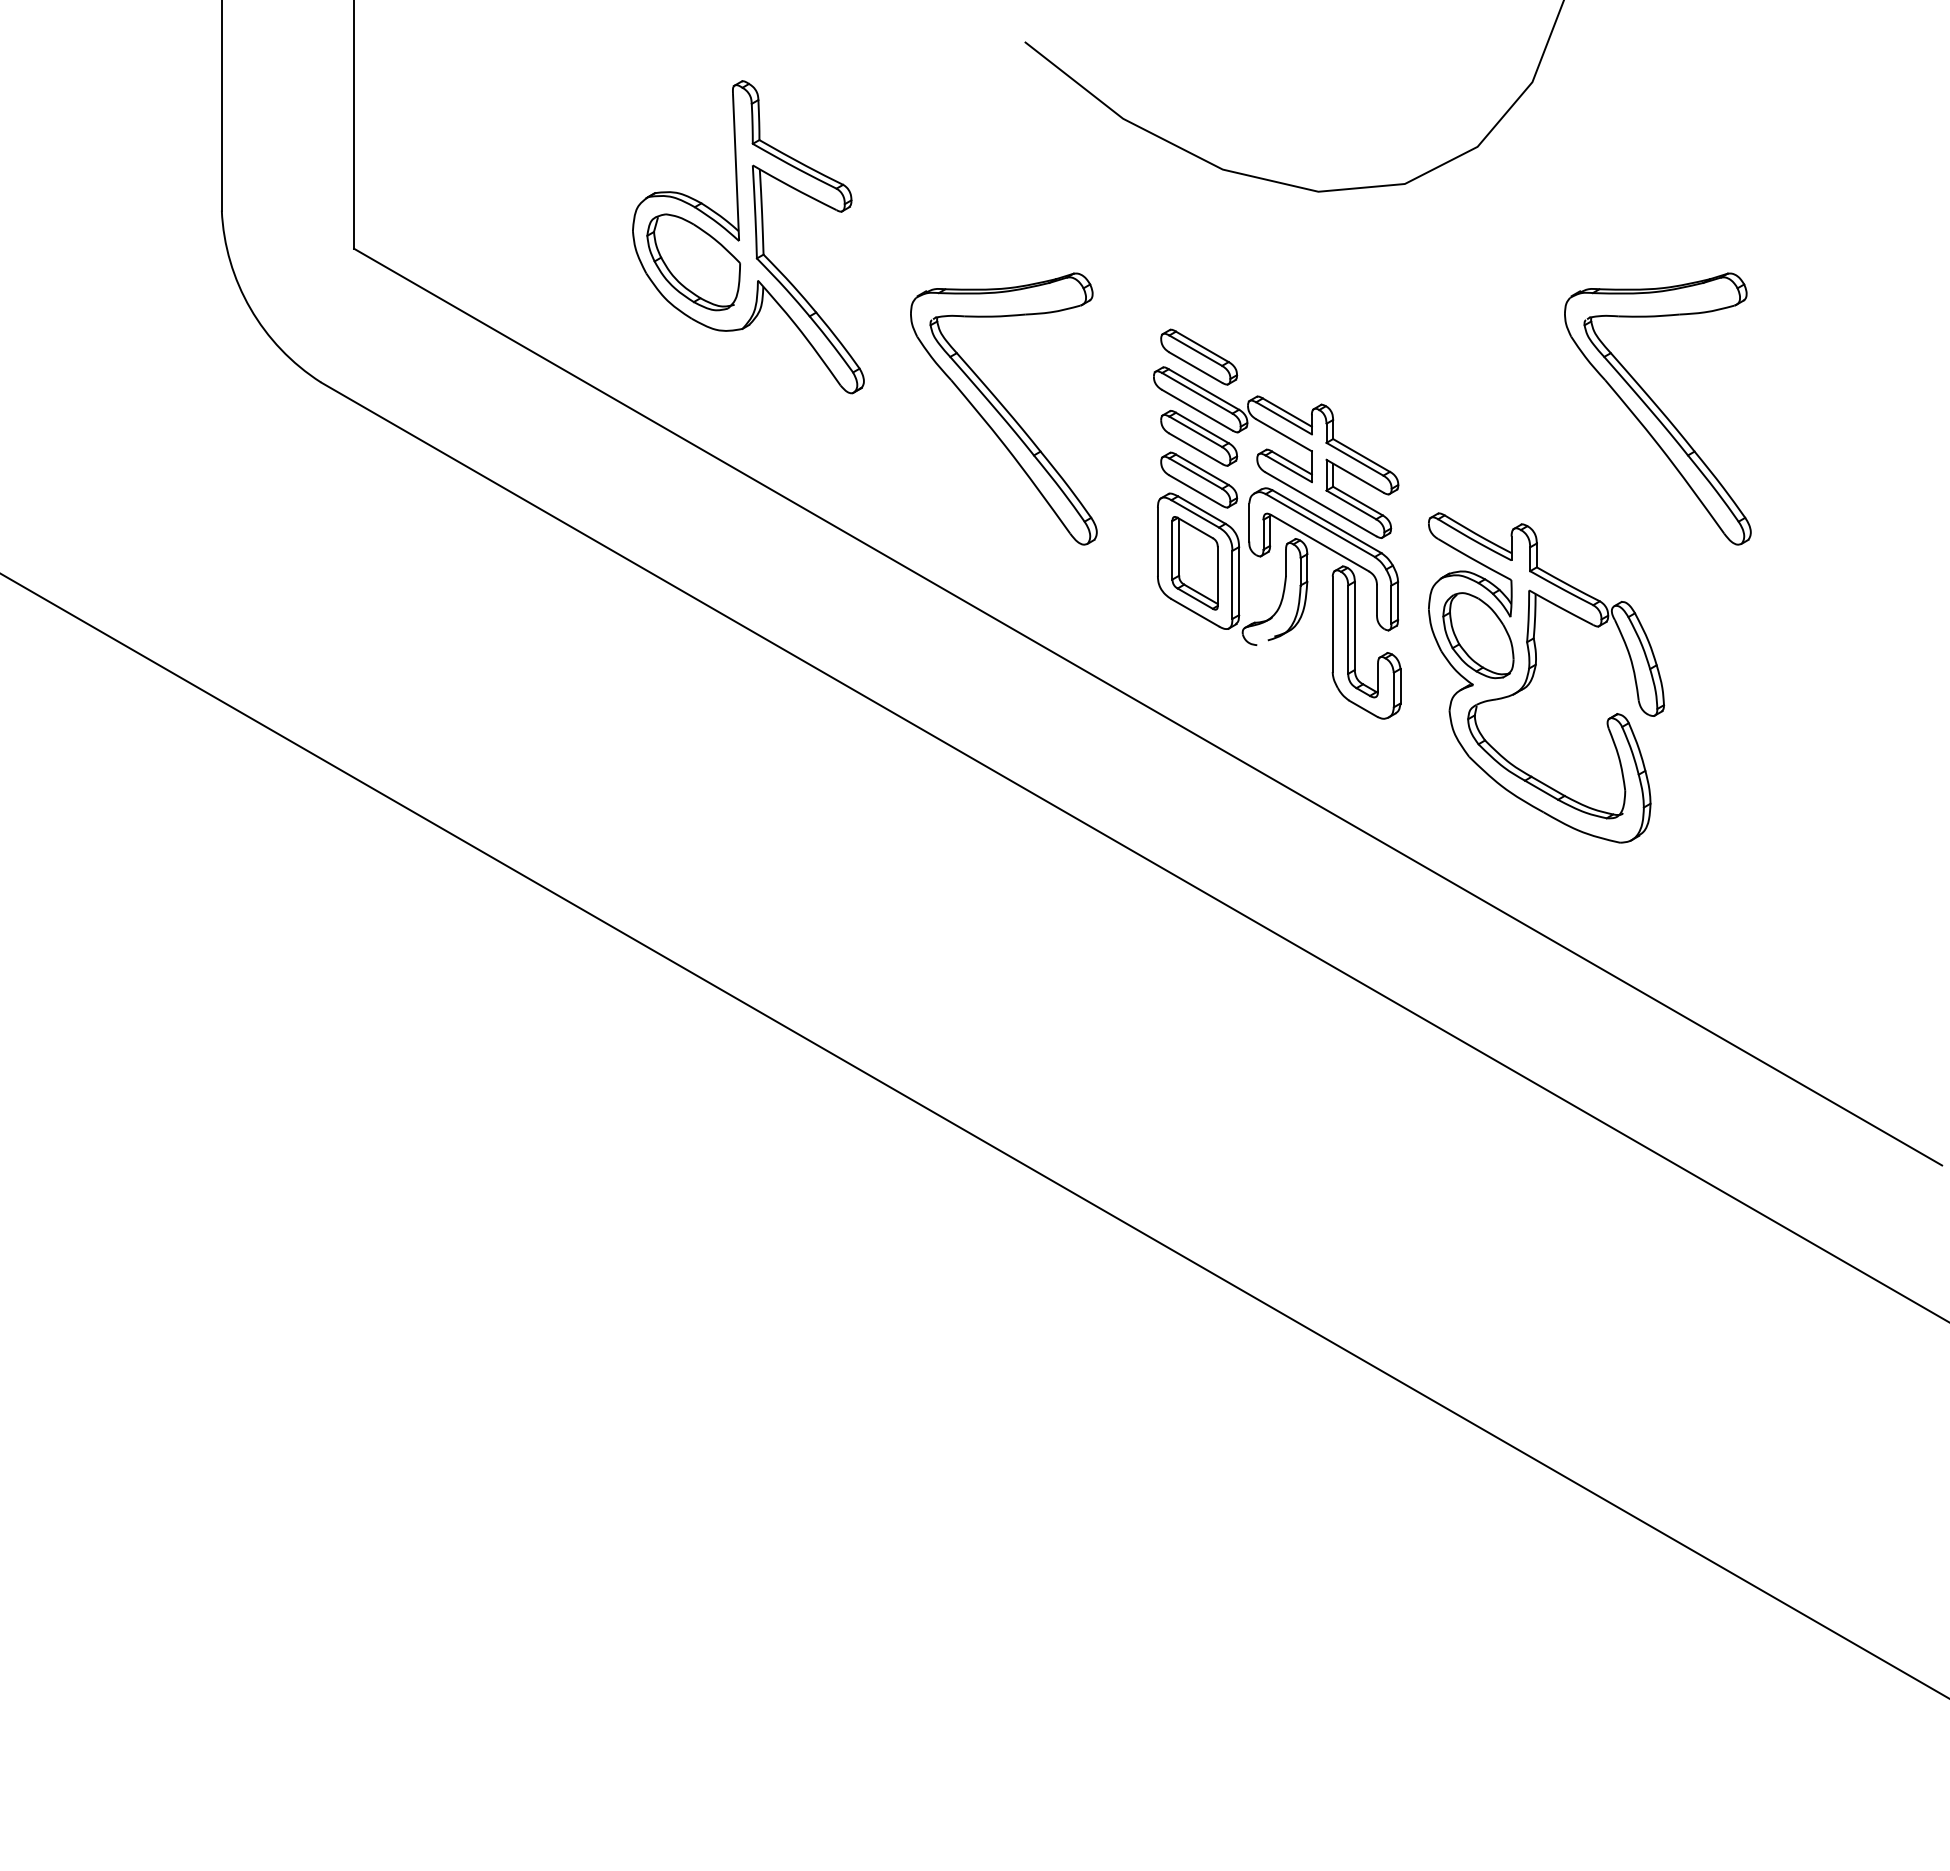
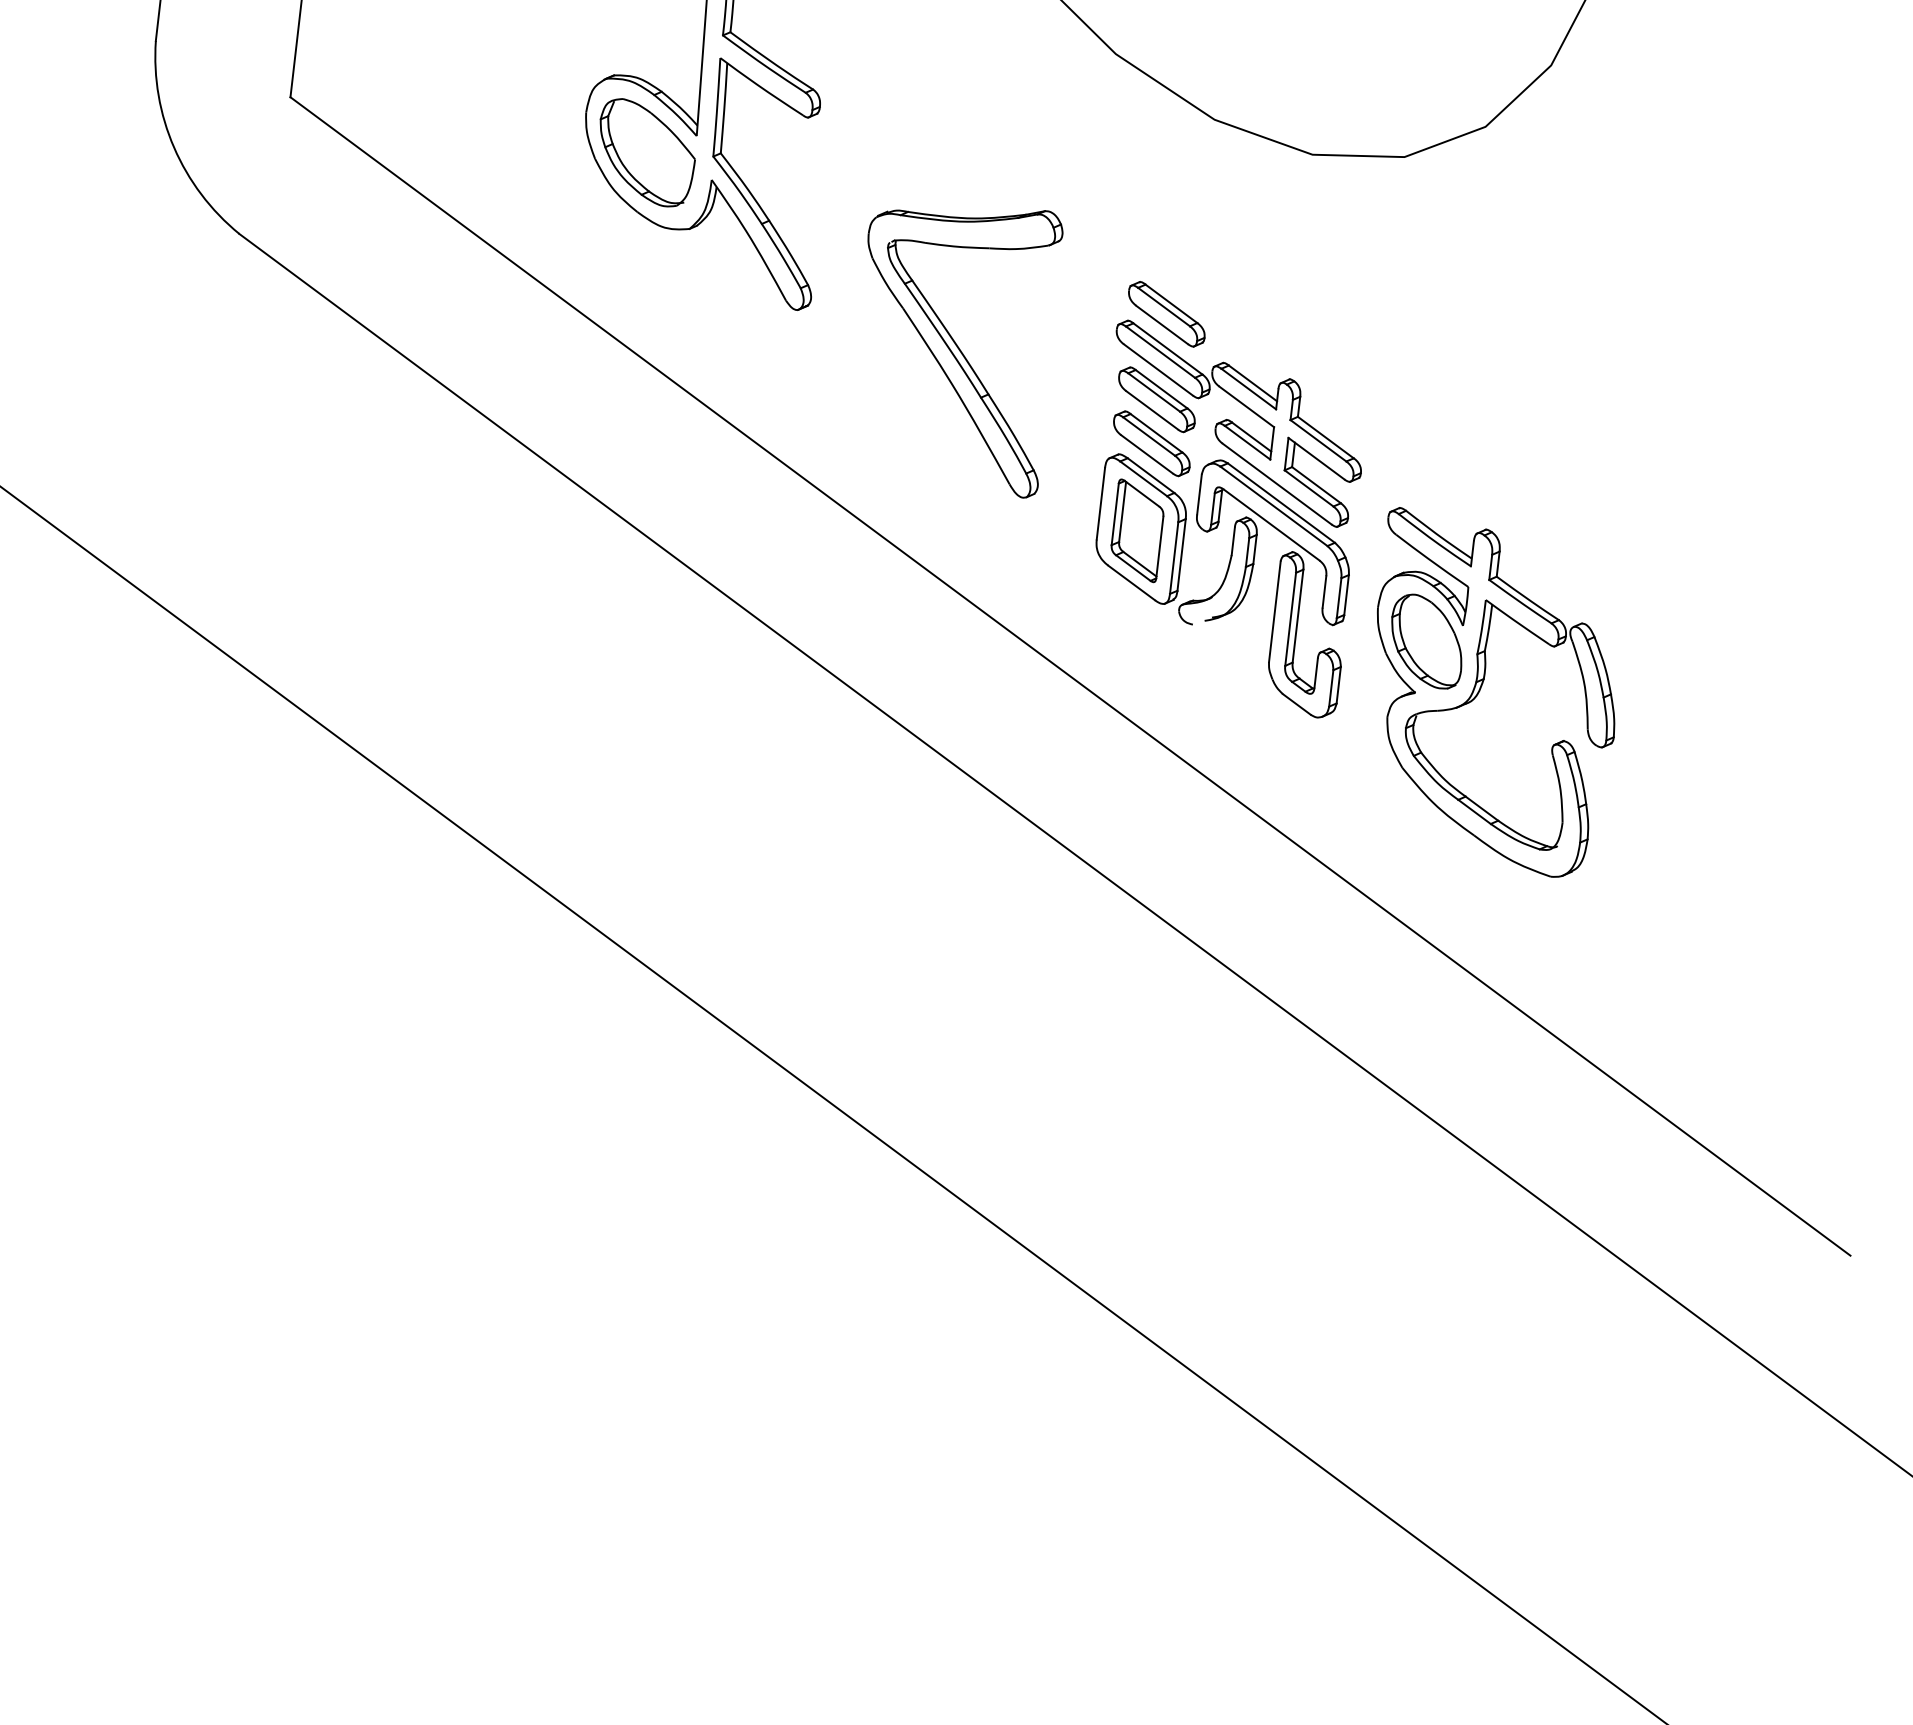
part: (1657, 408) -> (1643, 424), removed

